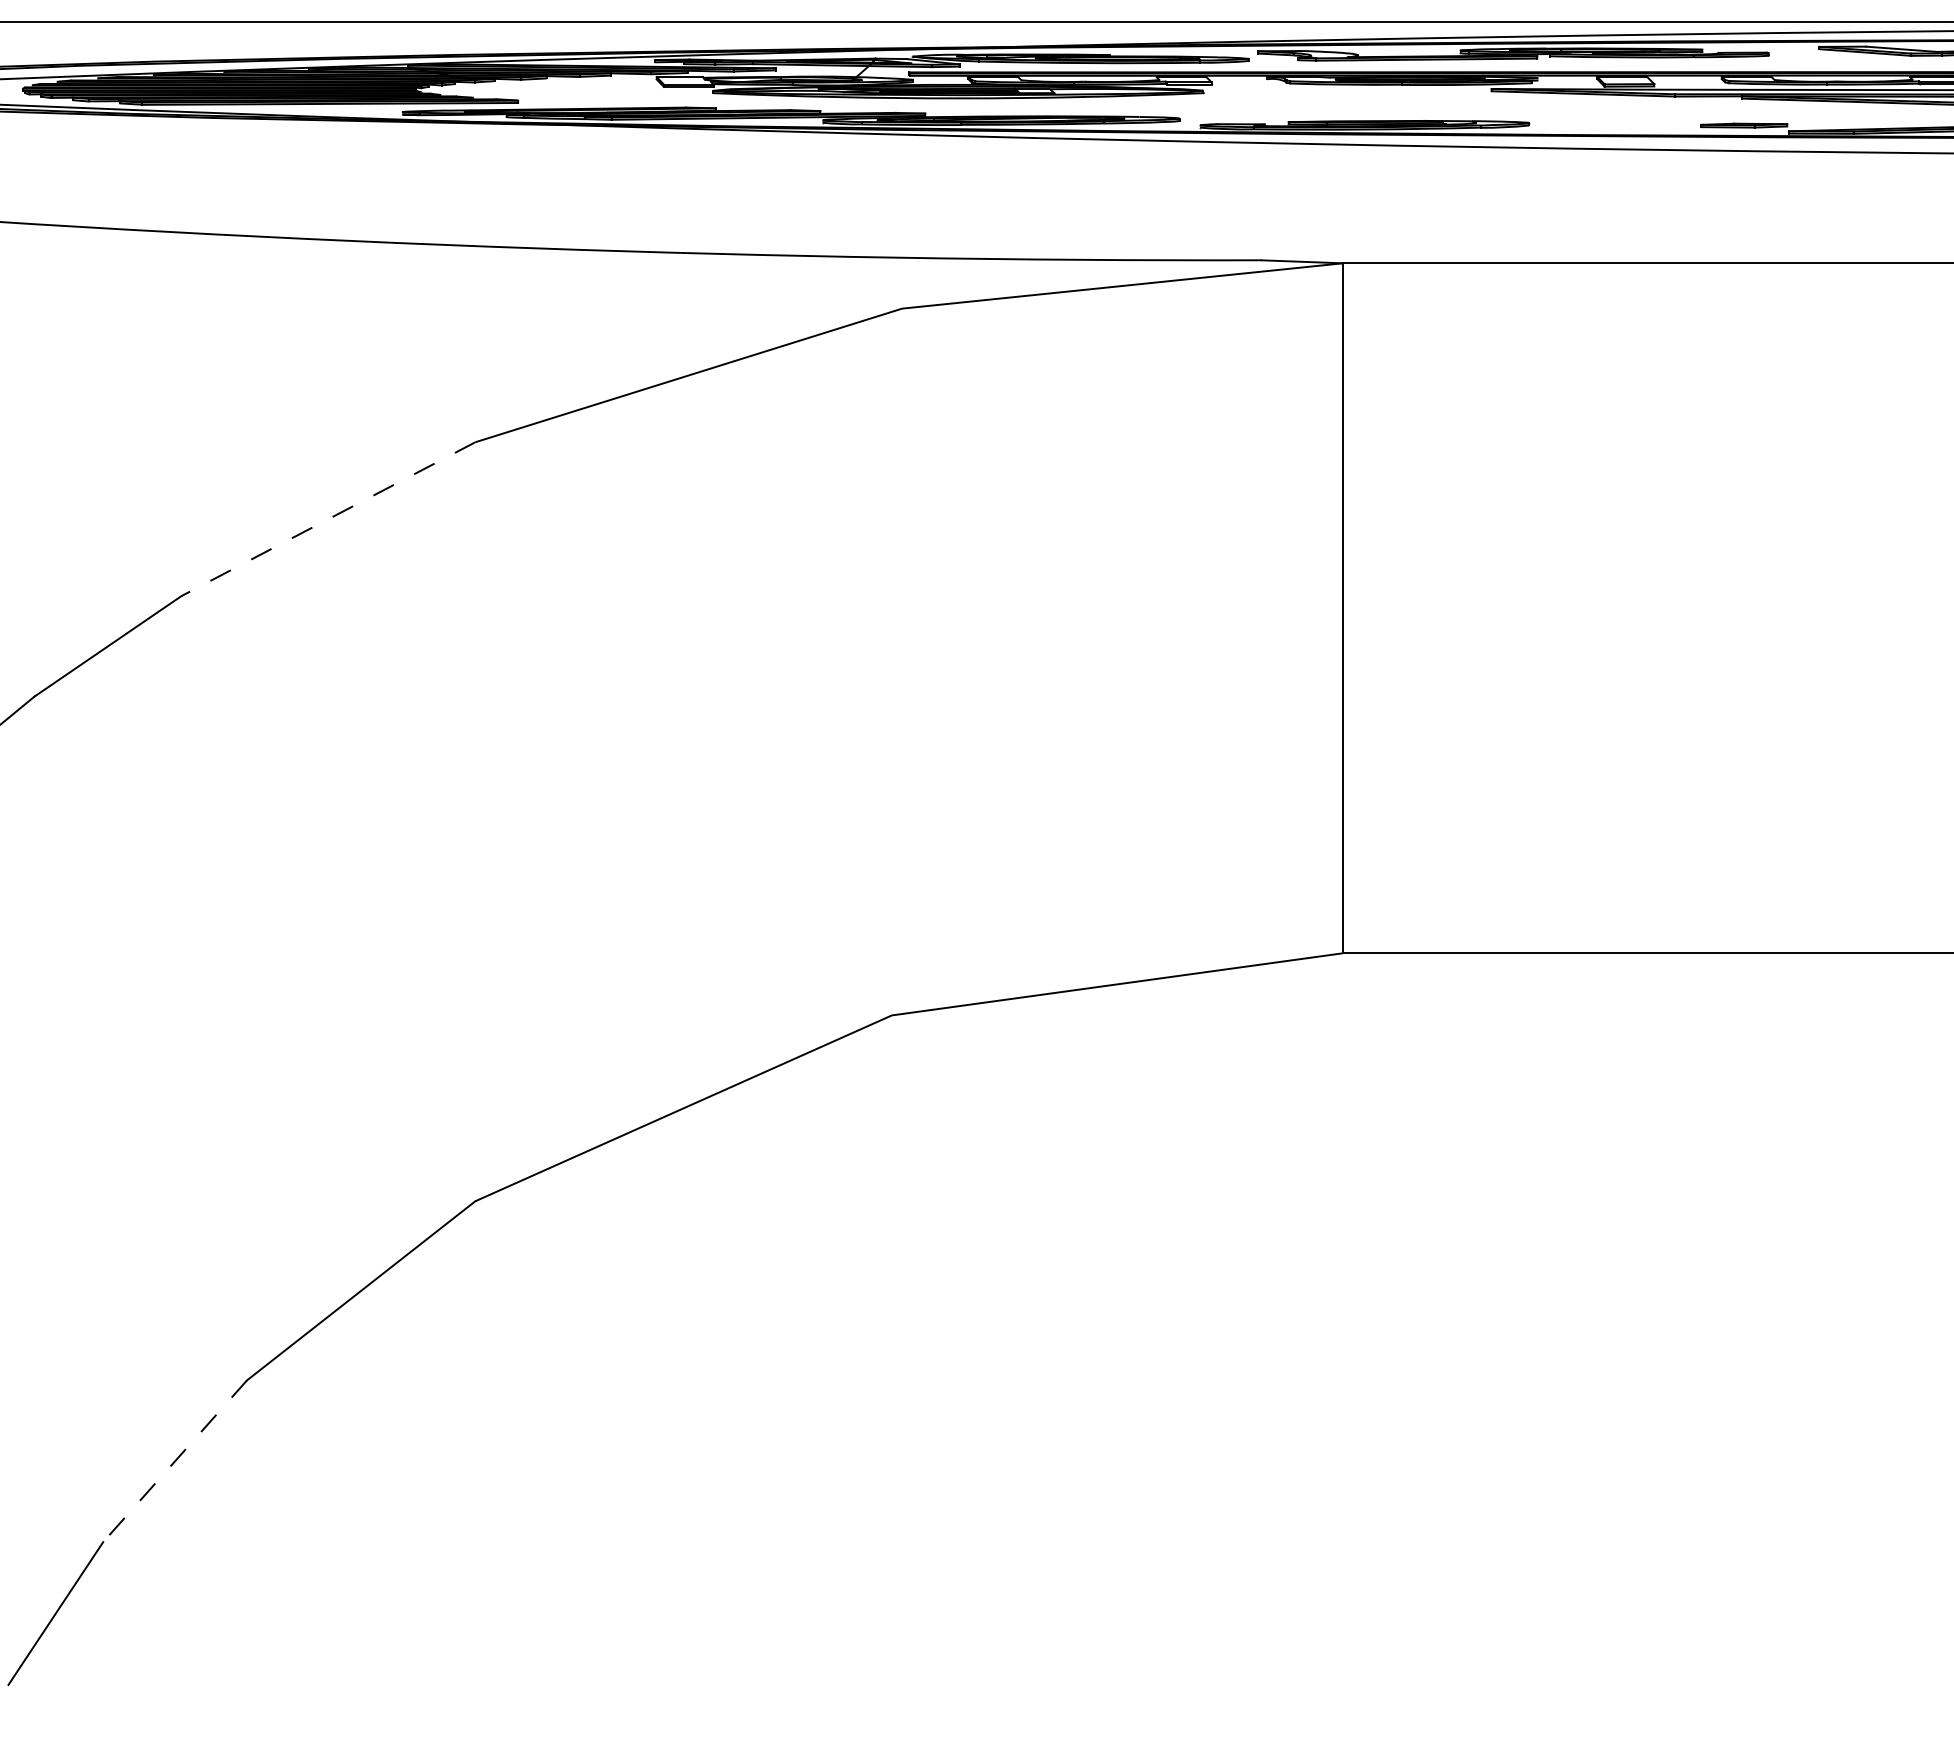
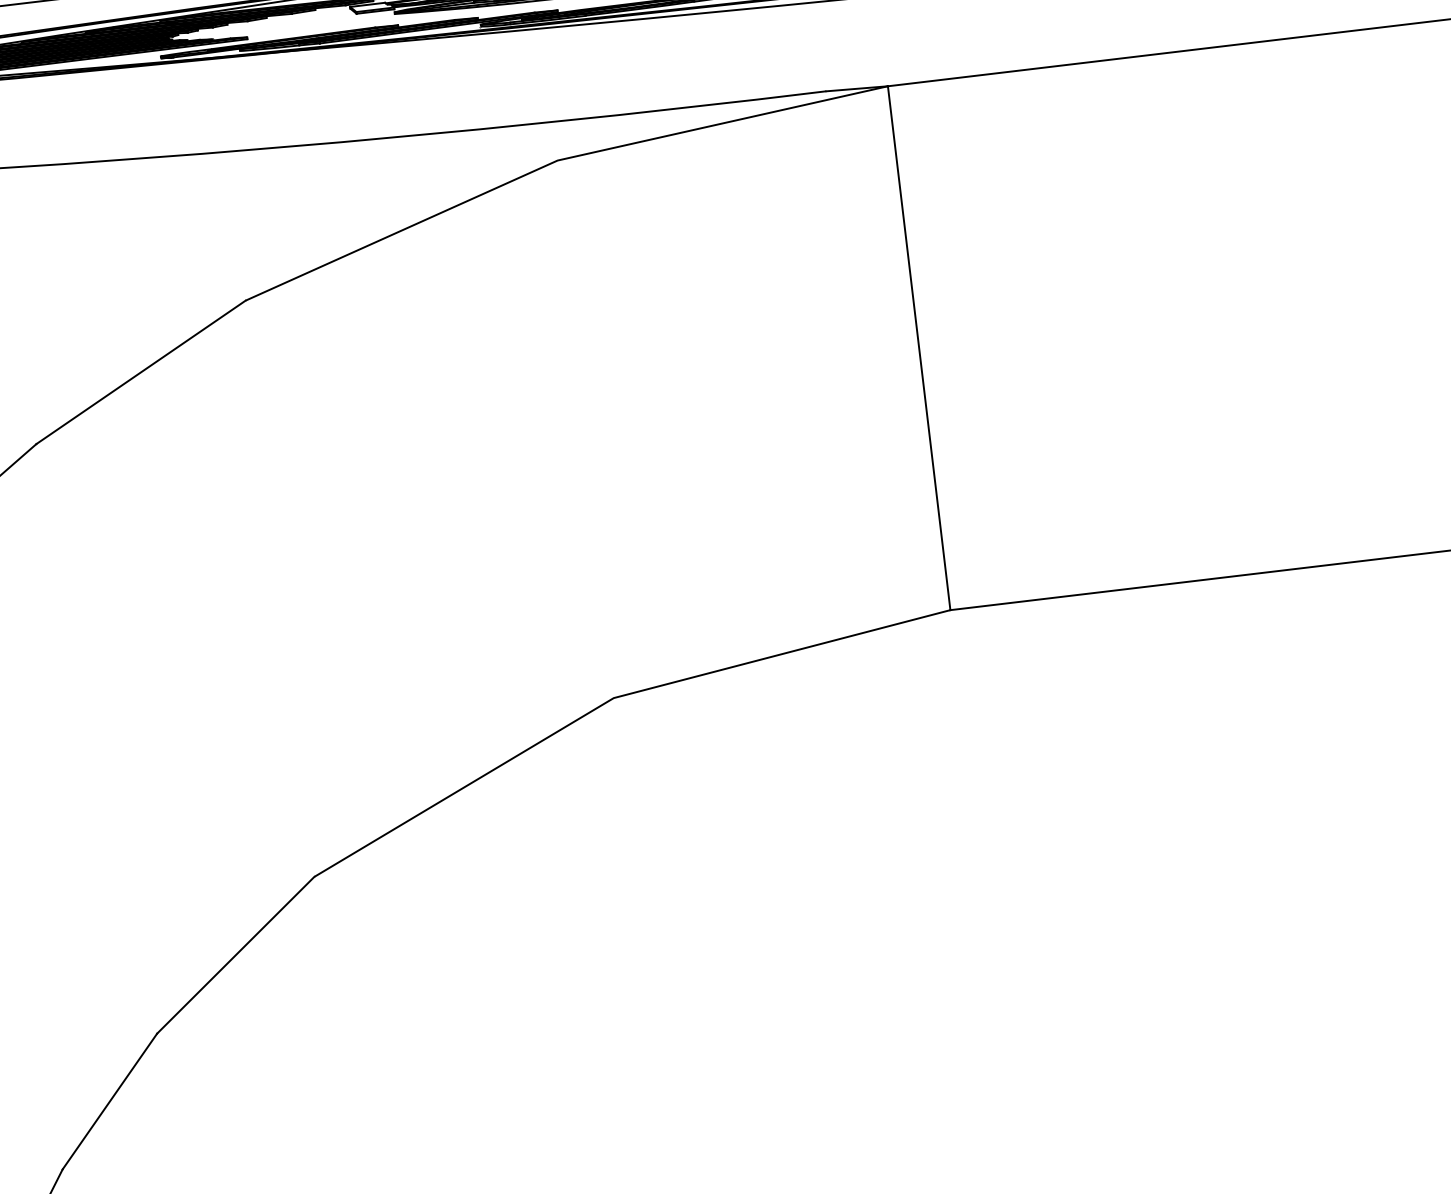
line: (328, 519) -> (141, 372), dashed -> solid
line: (174, 1461) -> (109, 1101), dashed -> solid

